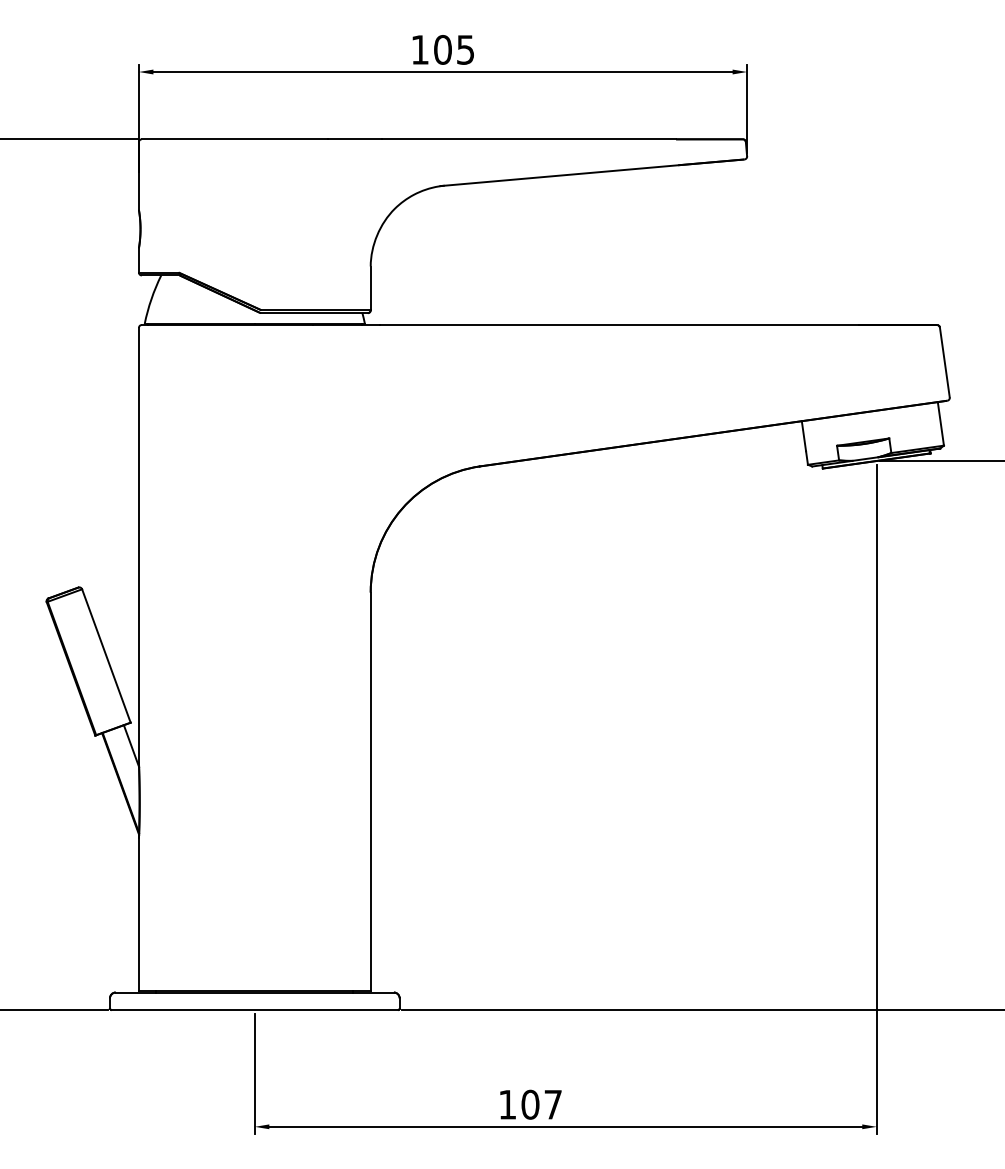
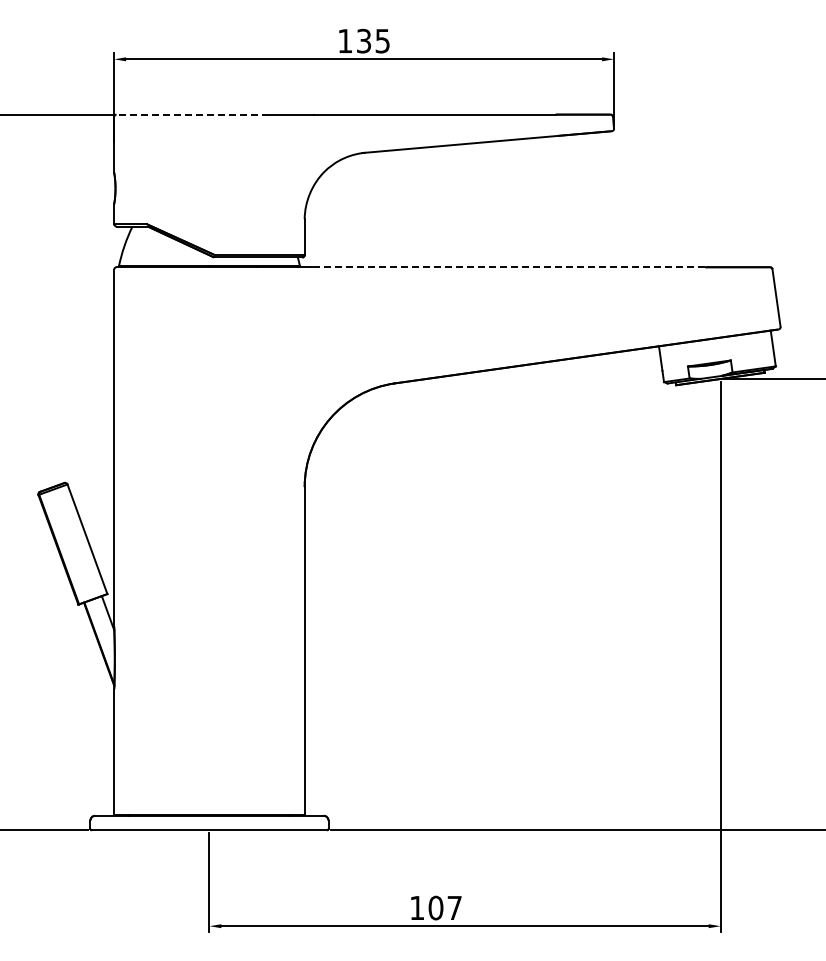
text: (442, 49) -> (363, 40), 105 -> 135
line: (234, 139) -> (192, 114), solid -> dashed
line: (618, 325) -> (508, 267), solid -> dashed

